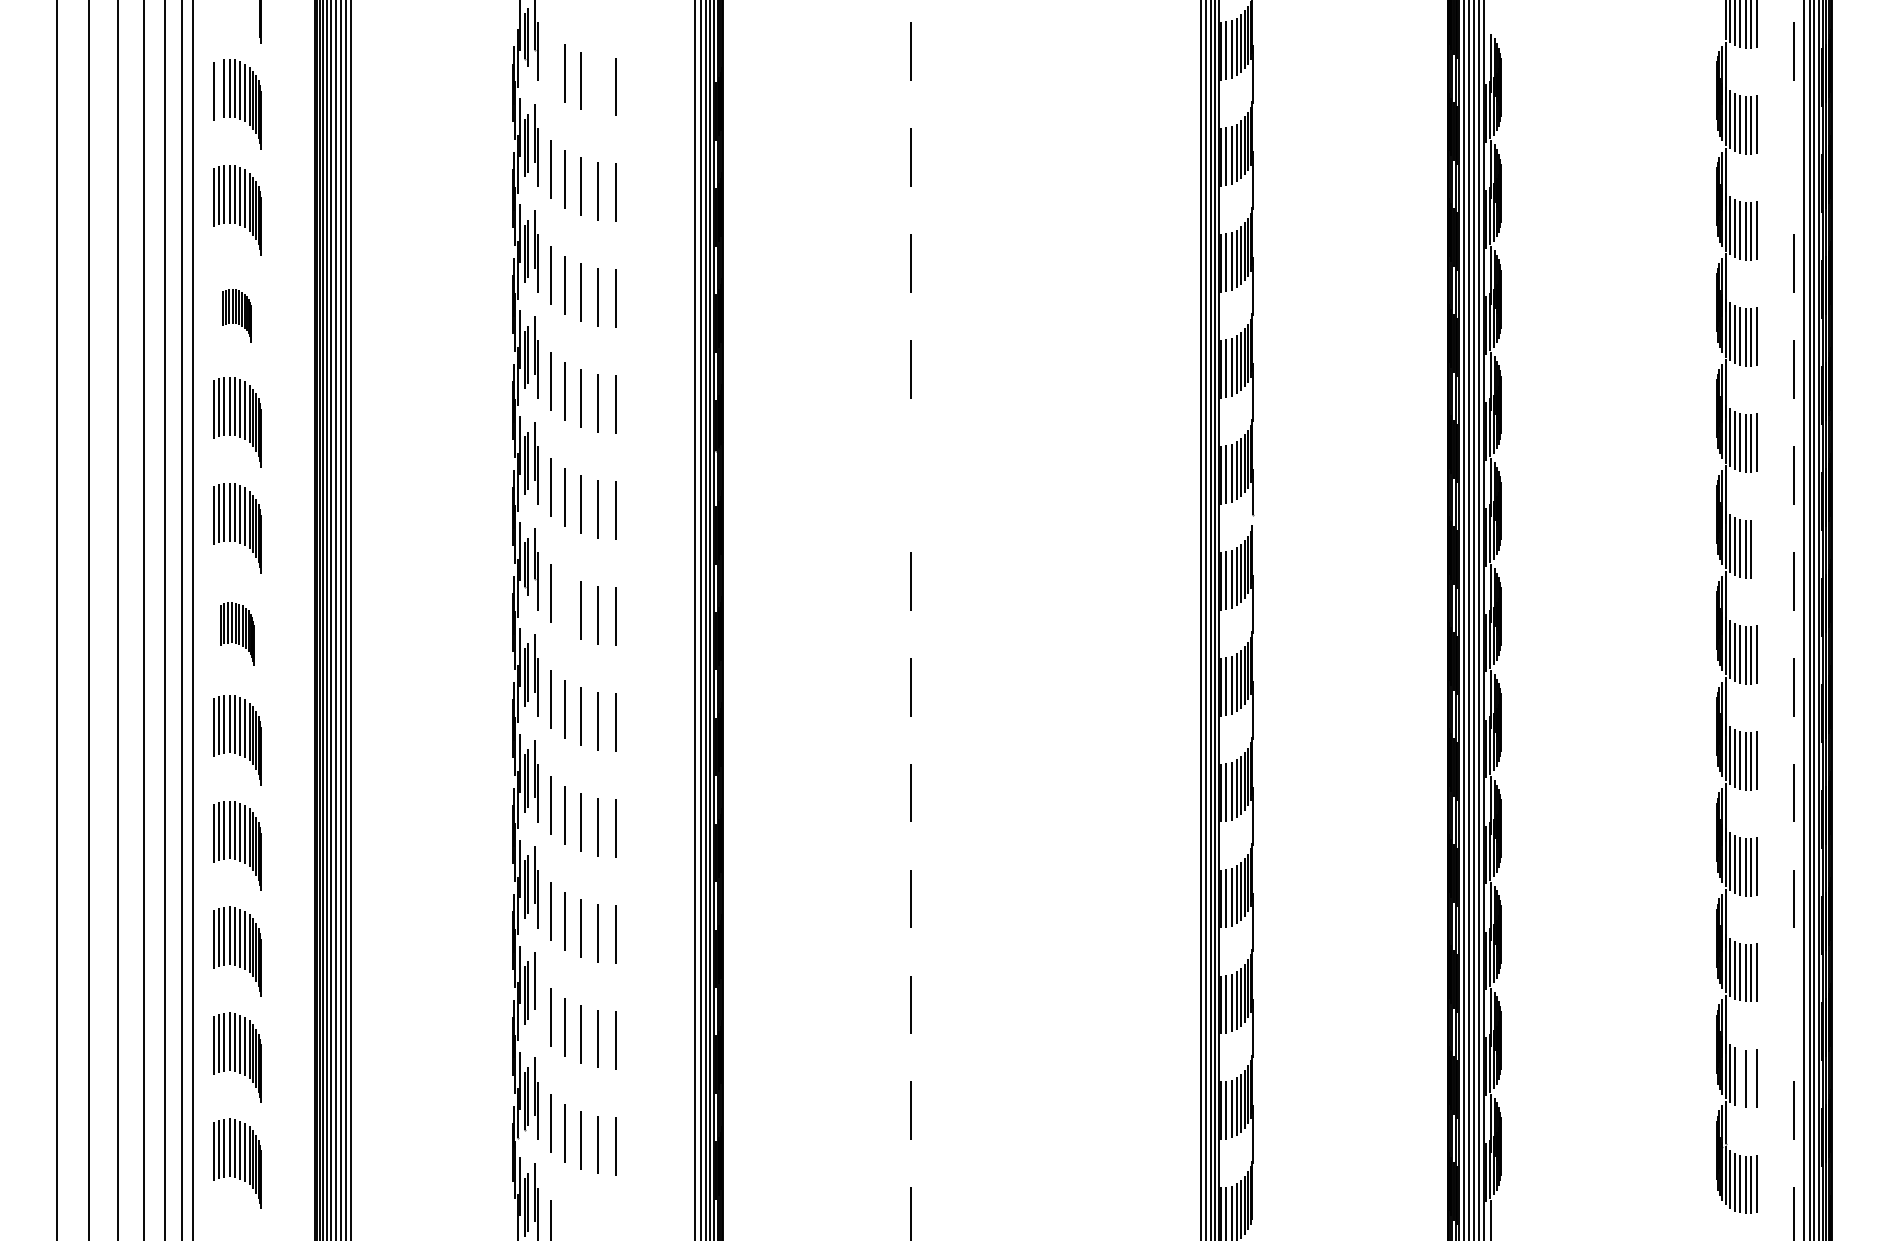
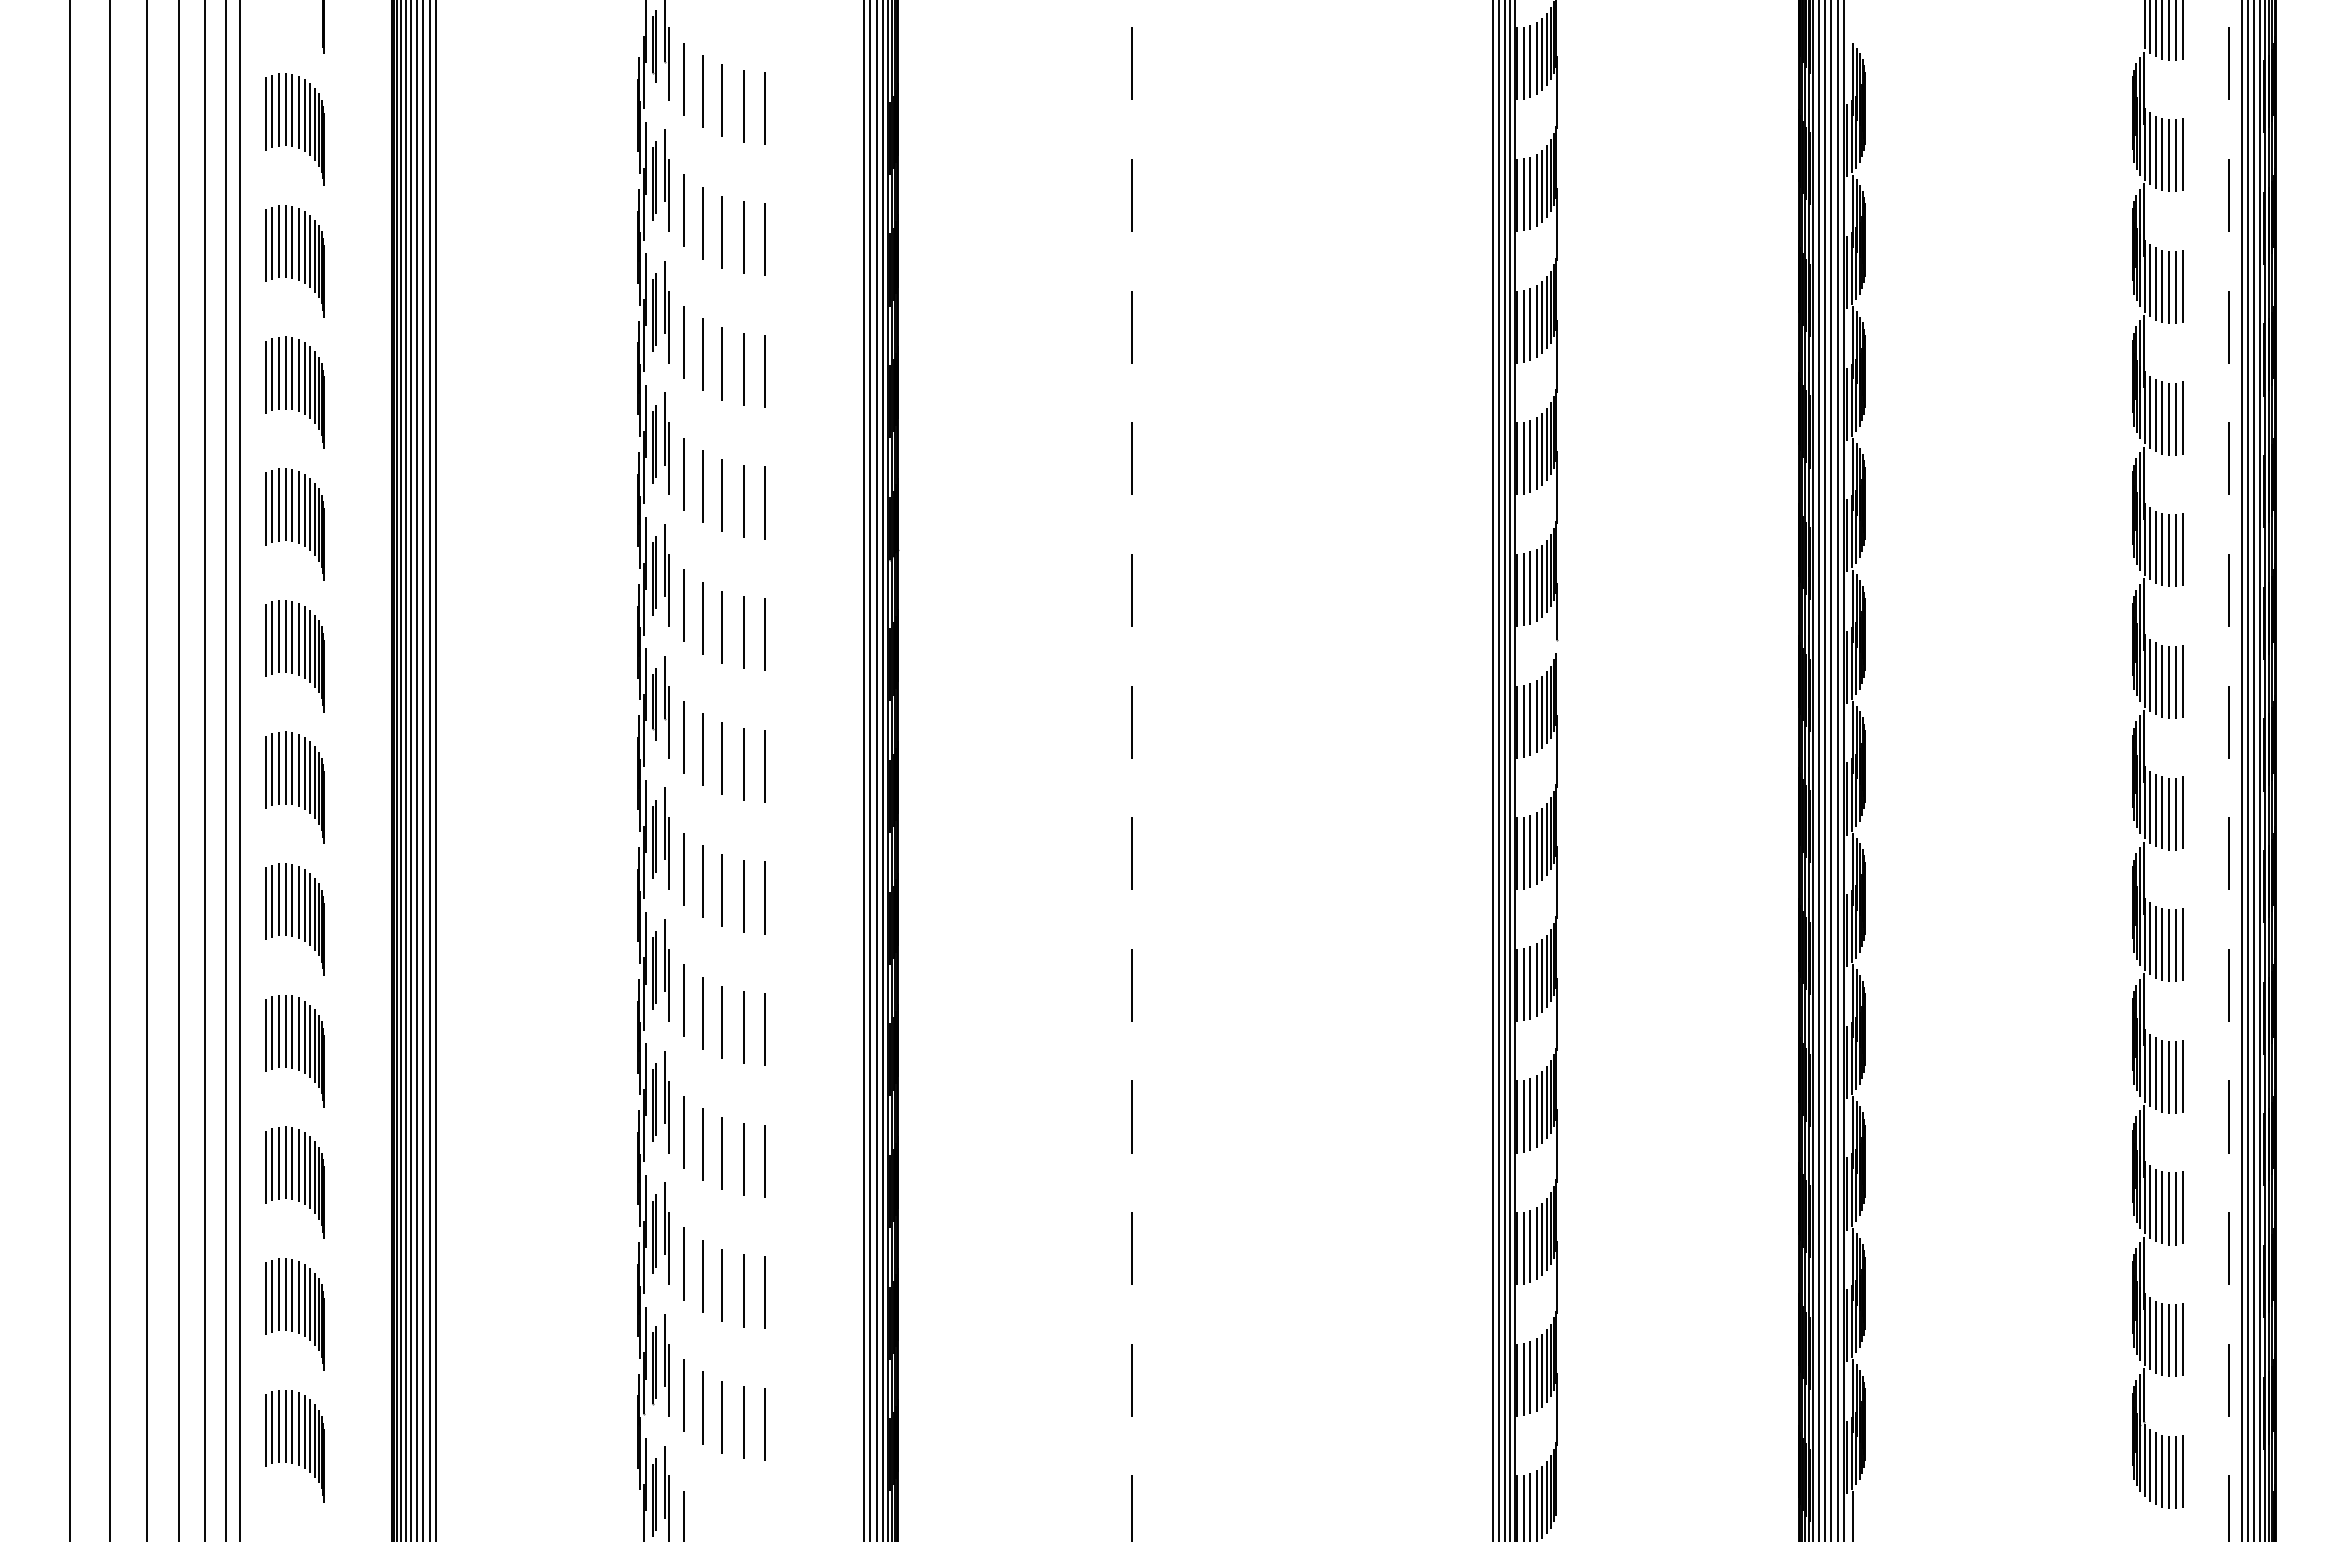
line: (550, 63) -> (684, 78), added
line: (598, 84) -> (743, 105), added
line: (219, 89) -> (272, 111), added
line: (1793, 157) -> (2228, 195), added
part: (236, 315) -> (294, 392), size x1.67
line: (911, 475) -> (1132, 590), added
line: (1756, 547) -> (2182, 680), added
line: (565, 603) -> (702, 749), added
part: (236, 633) -> (294, 787), size x1.43
line: (537, 1004) -> (668, 1248), added
line: (1793, 1004) -> (2228, 1248), added
line: (1740, 1077) -> (2162, 1338), added
line: (1751, 1078) -> (2176, 1340), added

